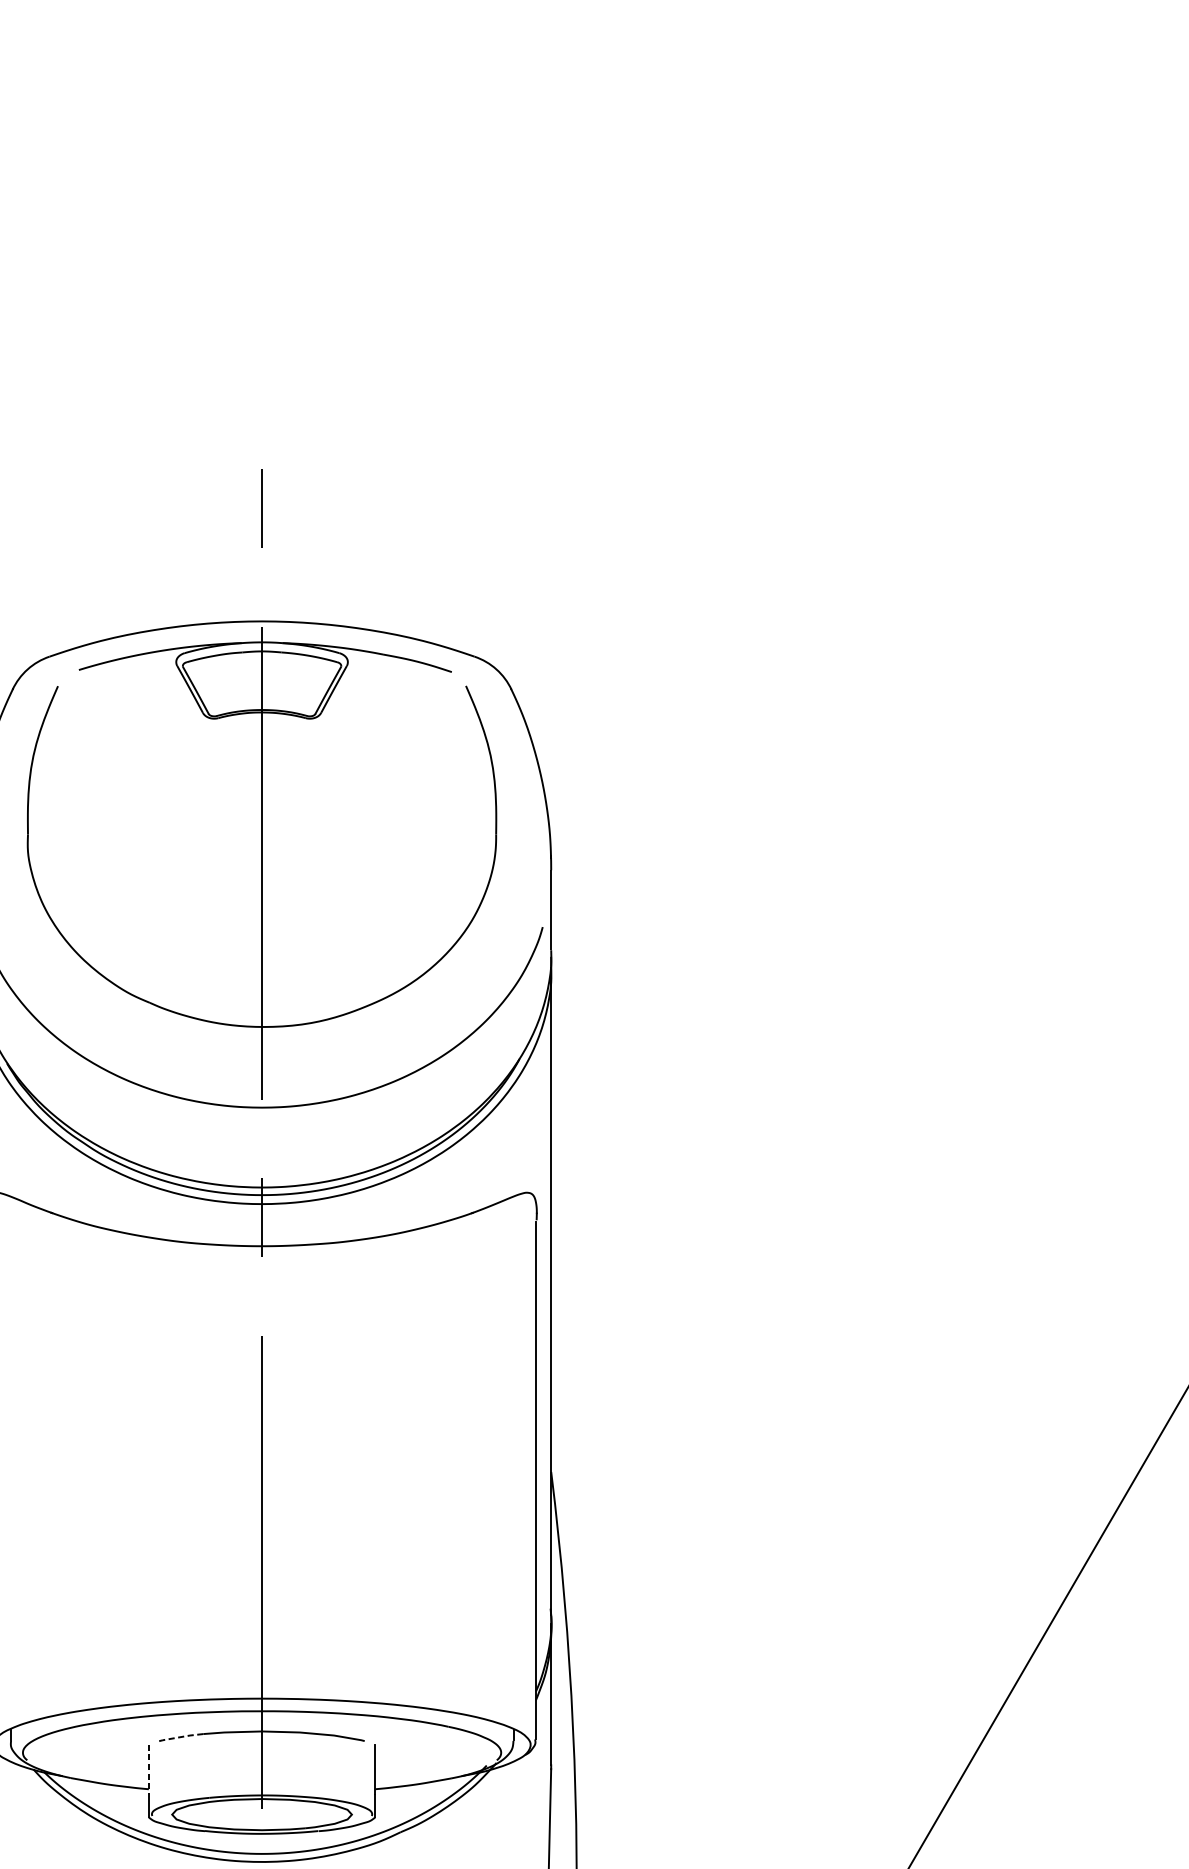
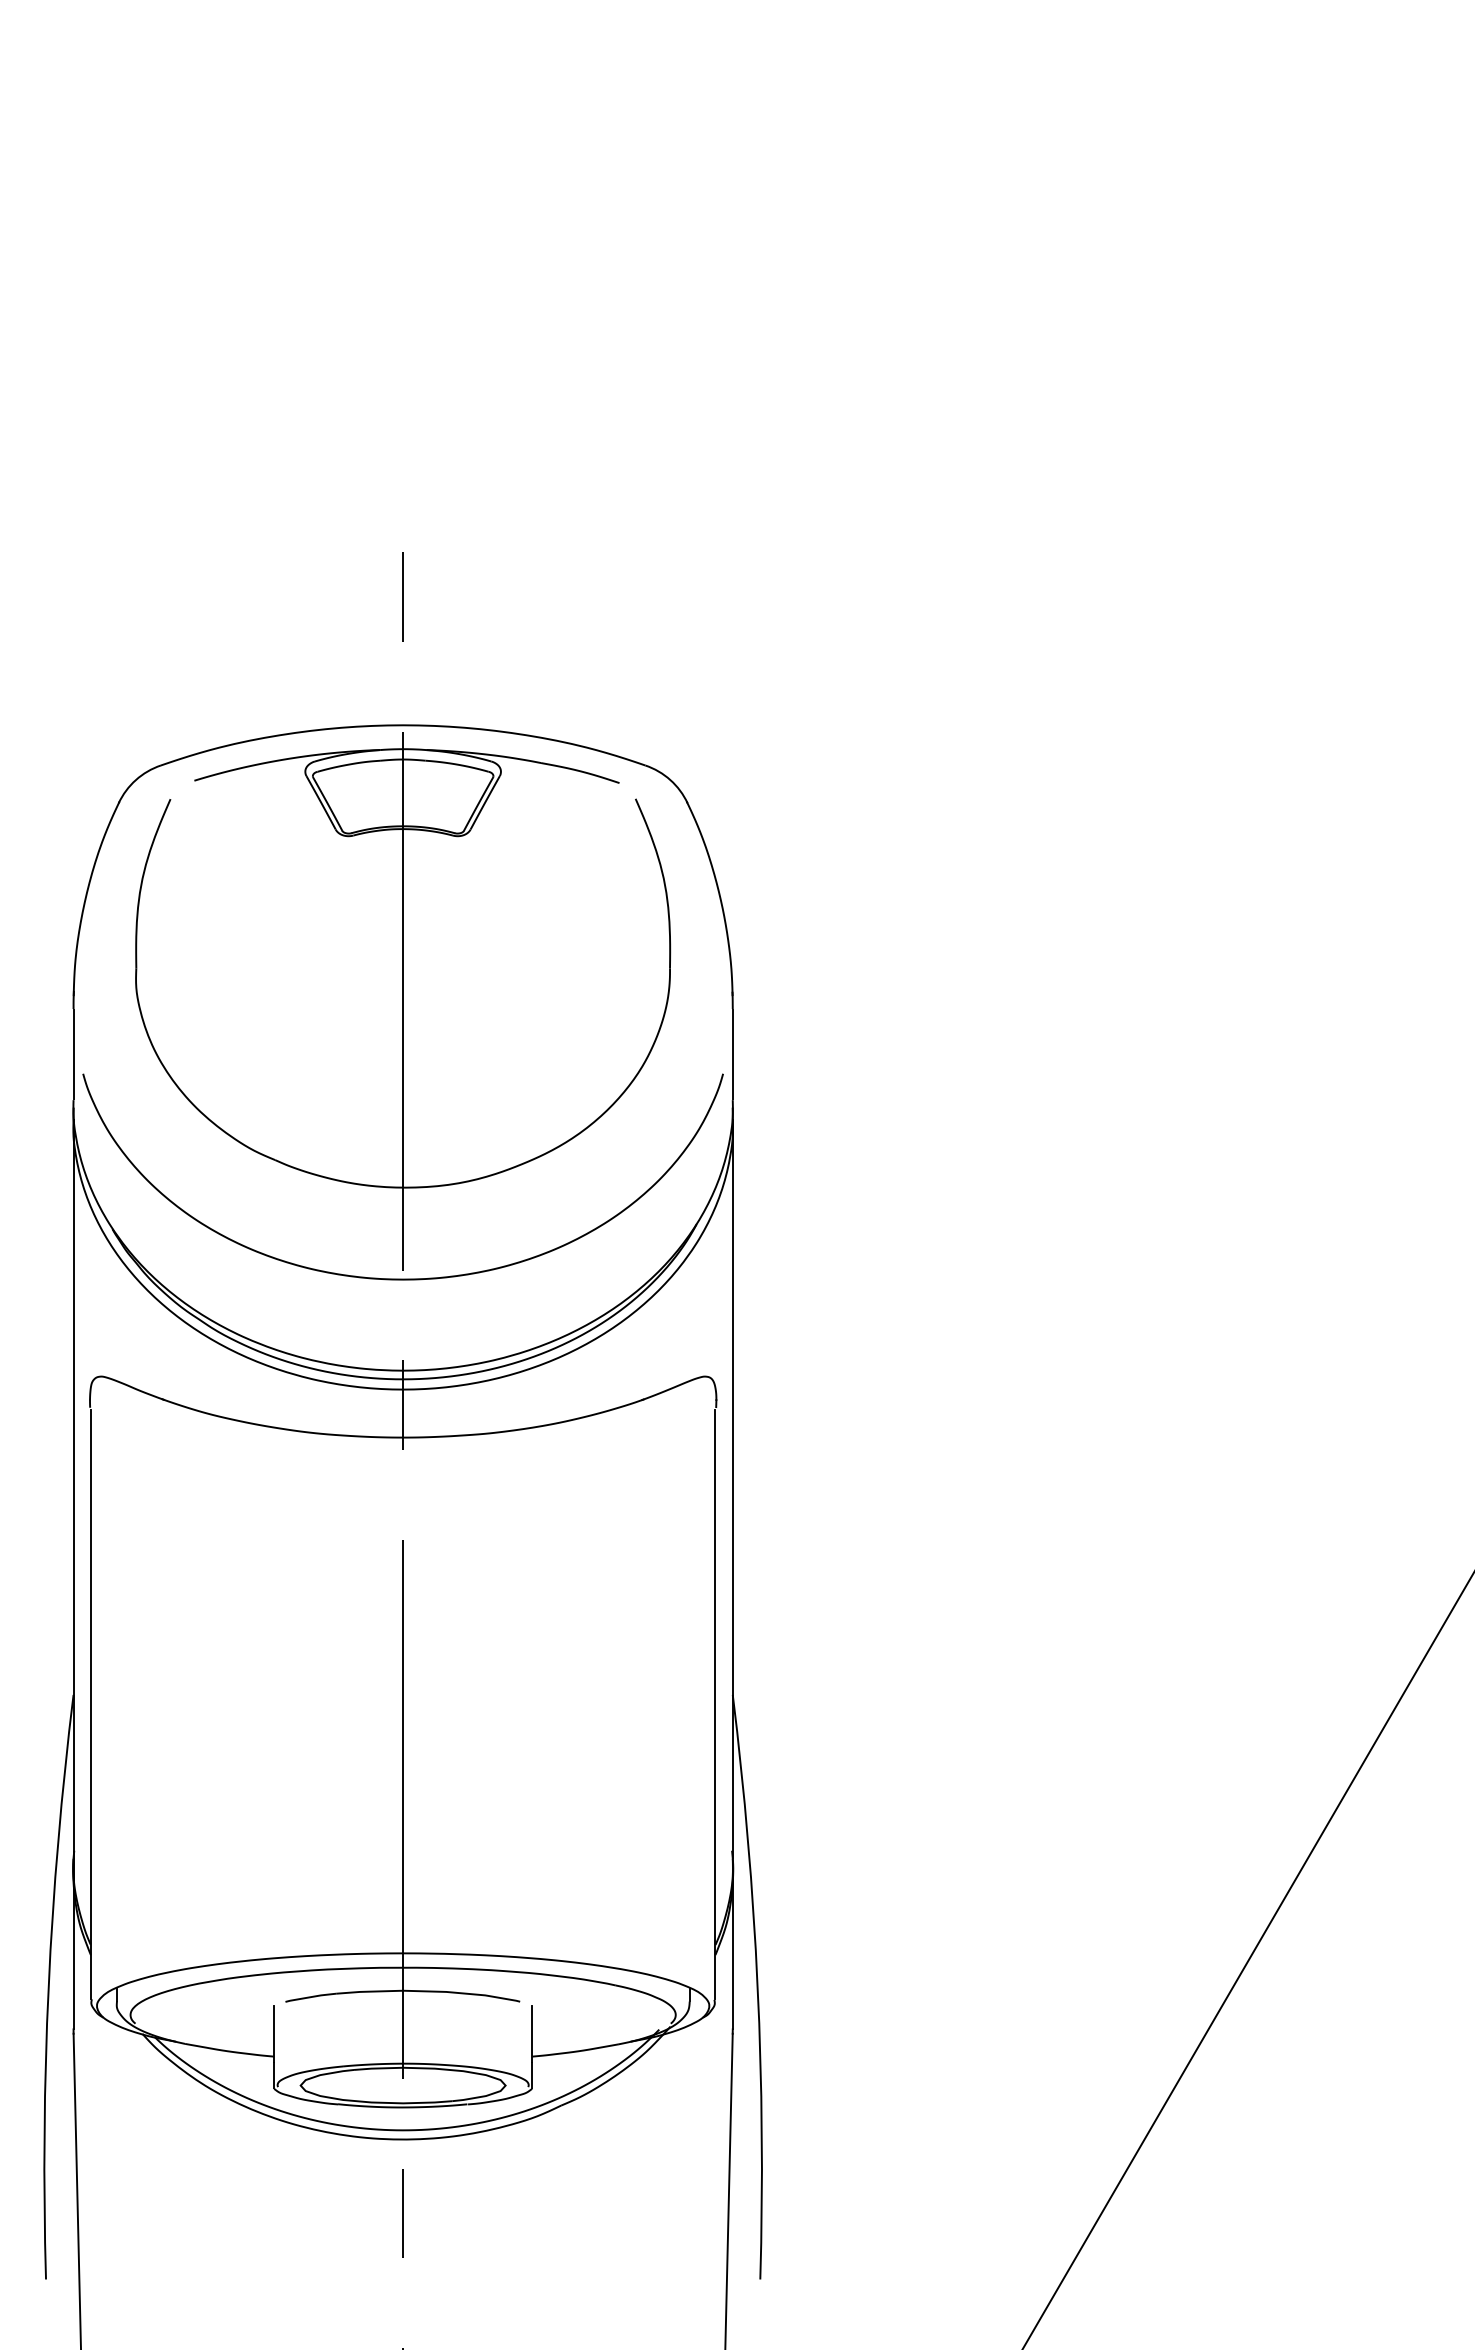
line: (180, 1737) -> (310, 1997), dashed -> solid
line: (149, 1769) -> (274, 2034), dashed -> solid

